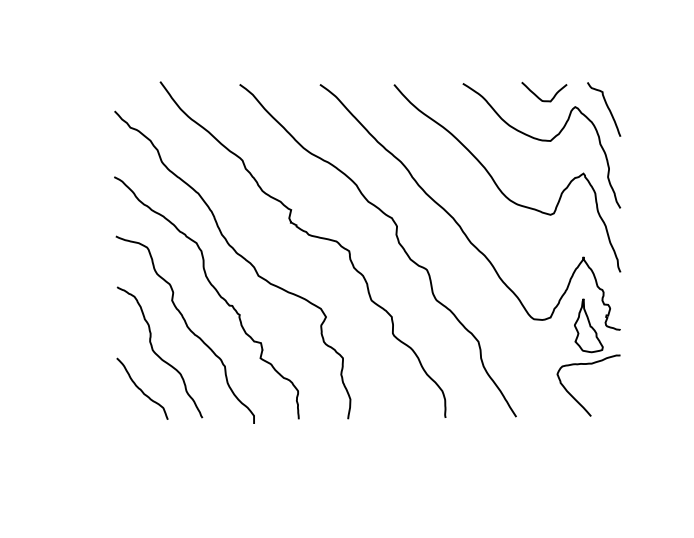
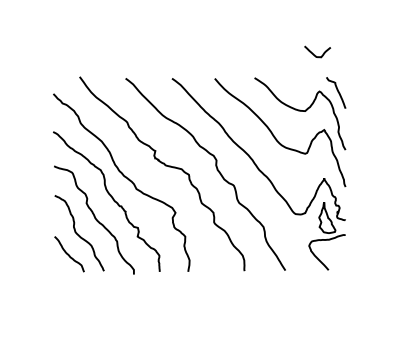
curve: (542, 98) -> (316, 55), moved

